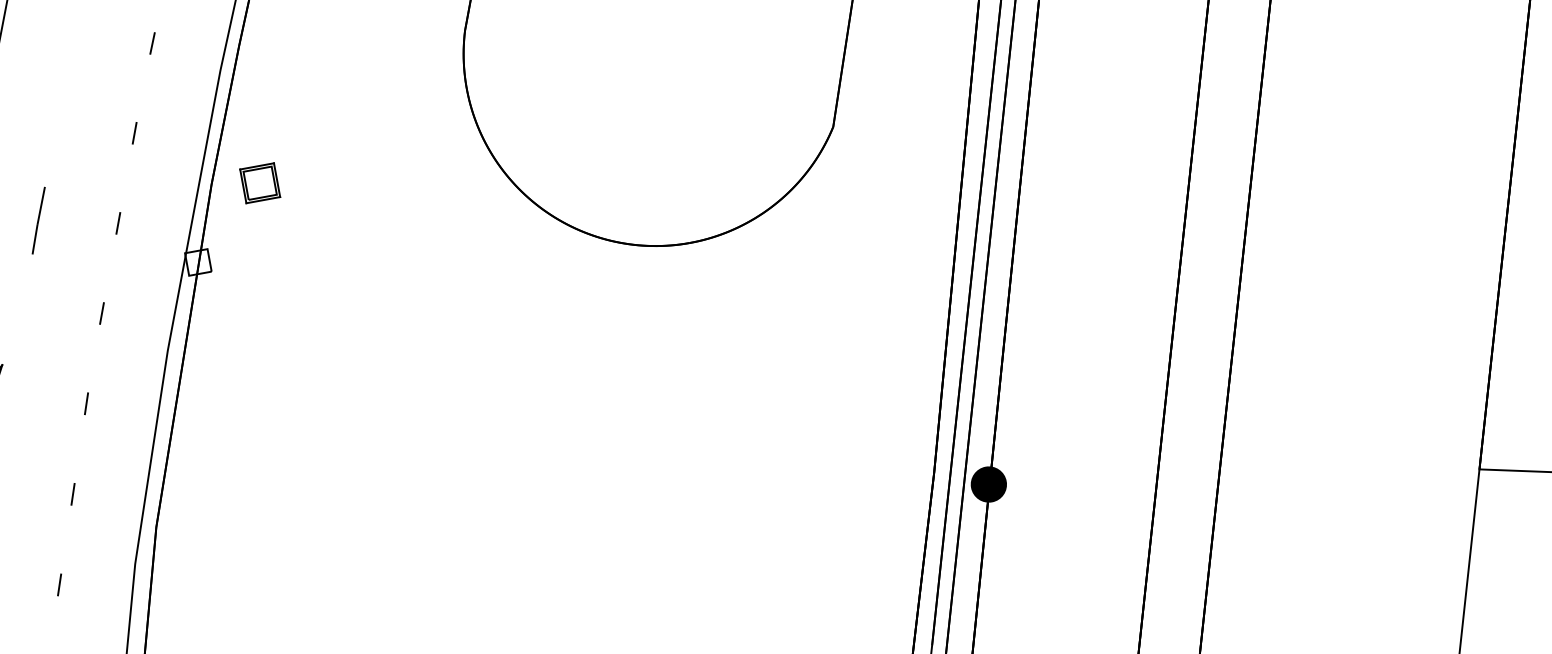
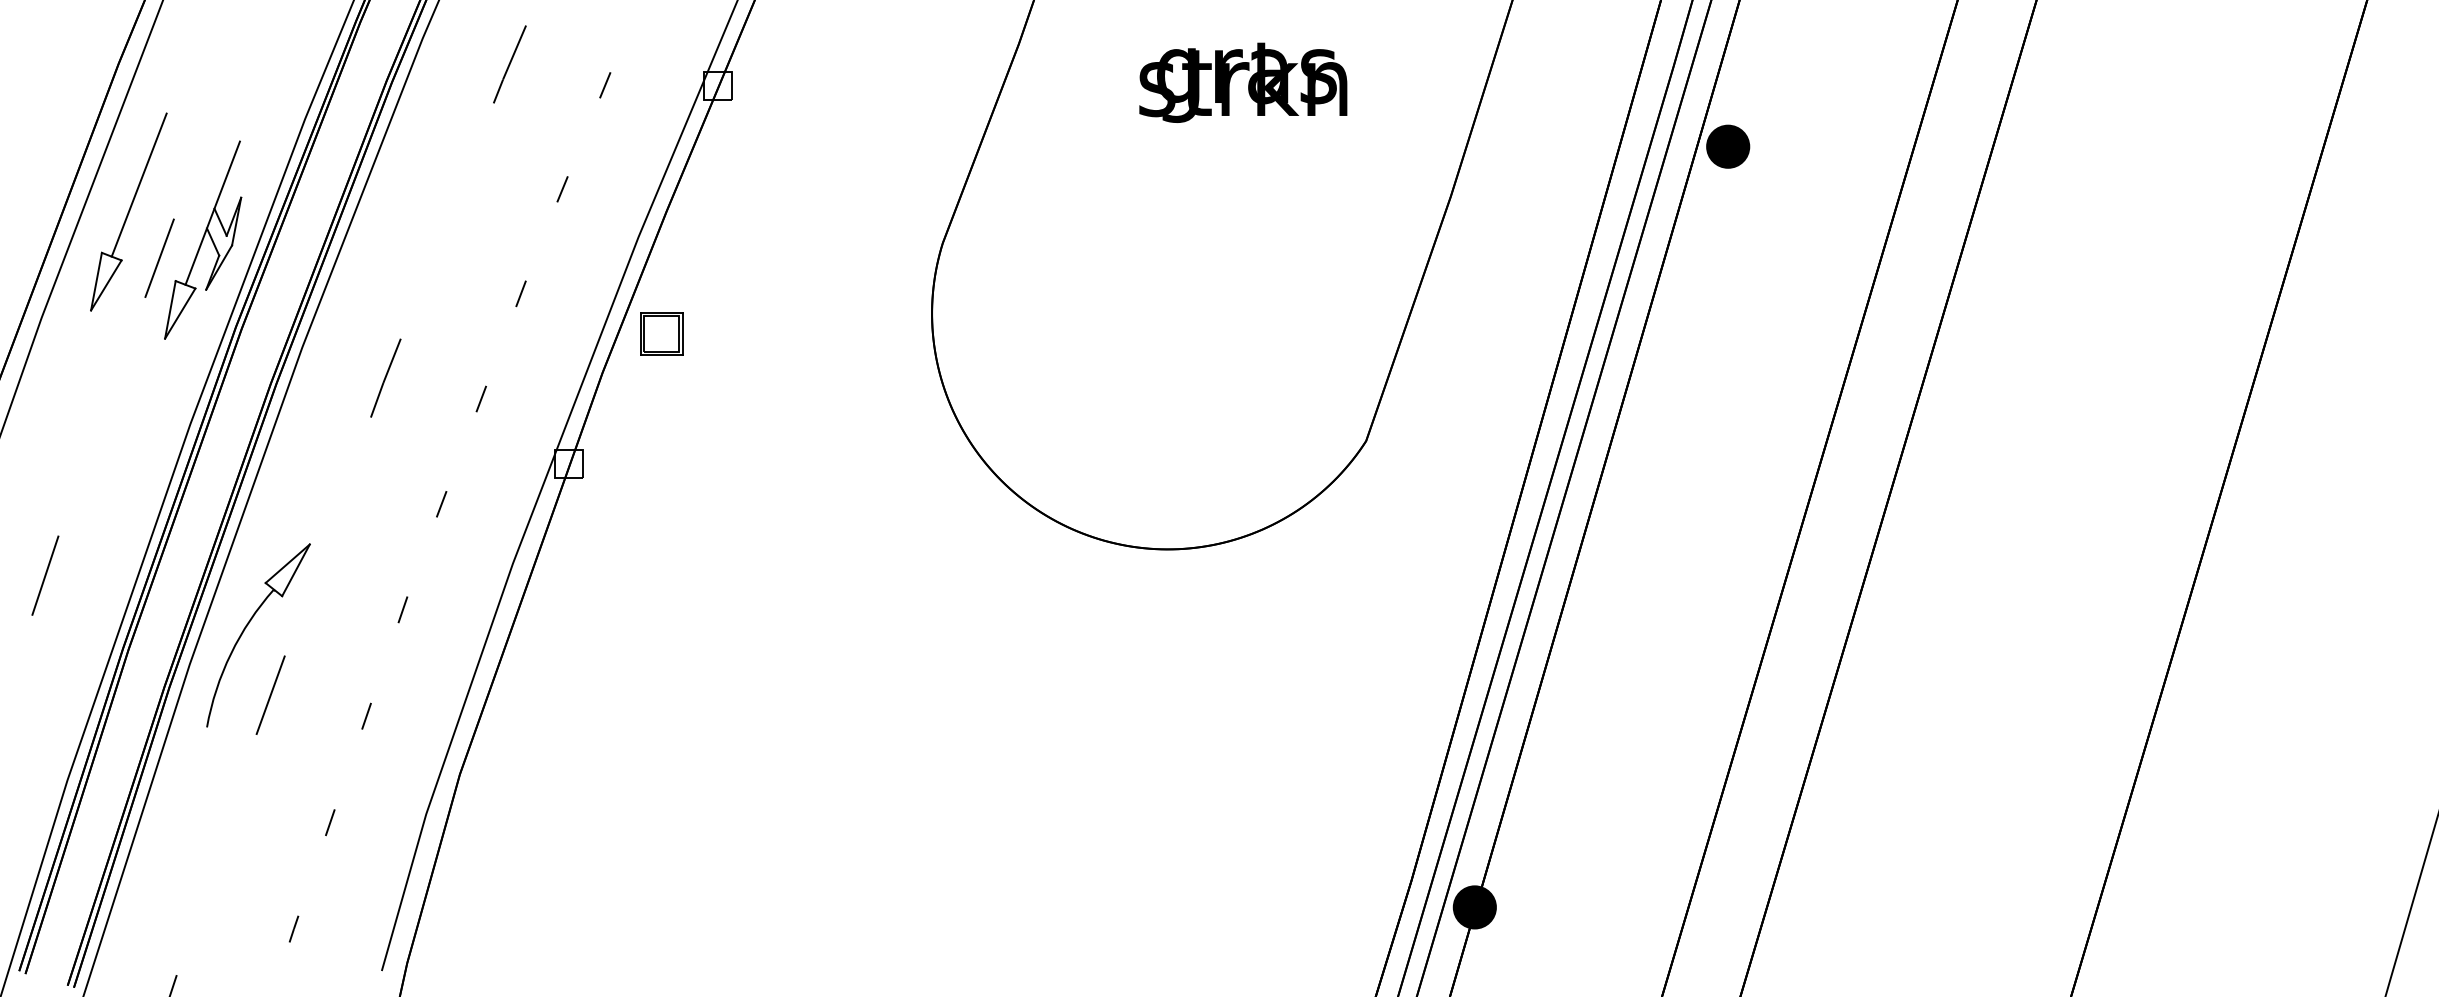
part: (260, 182) -> (661, 333), moved

